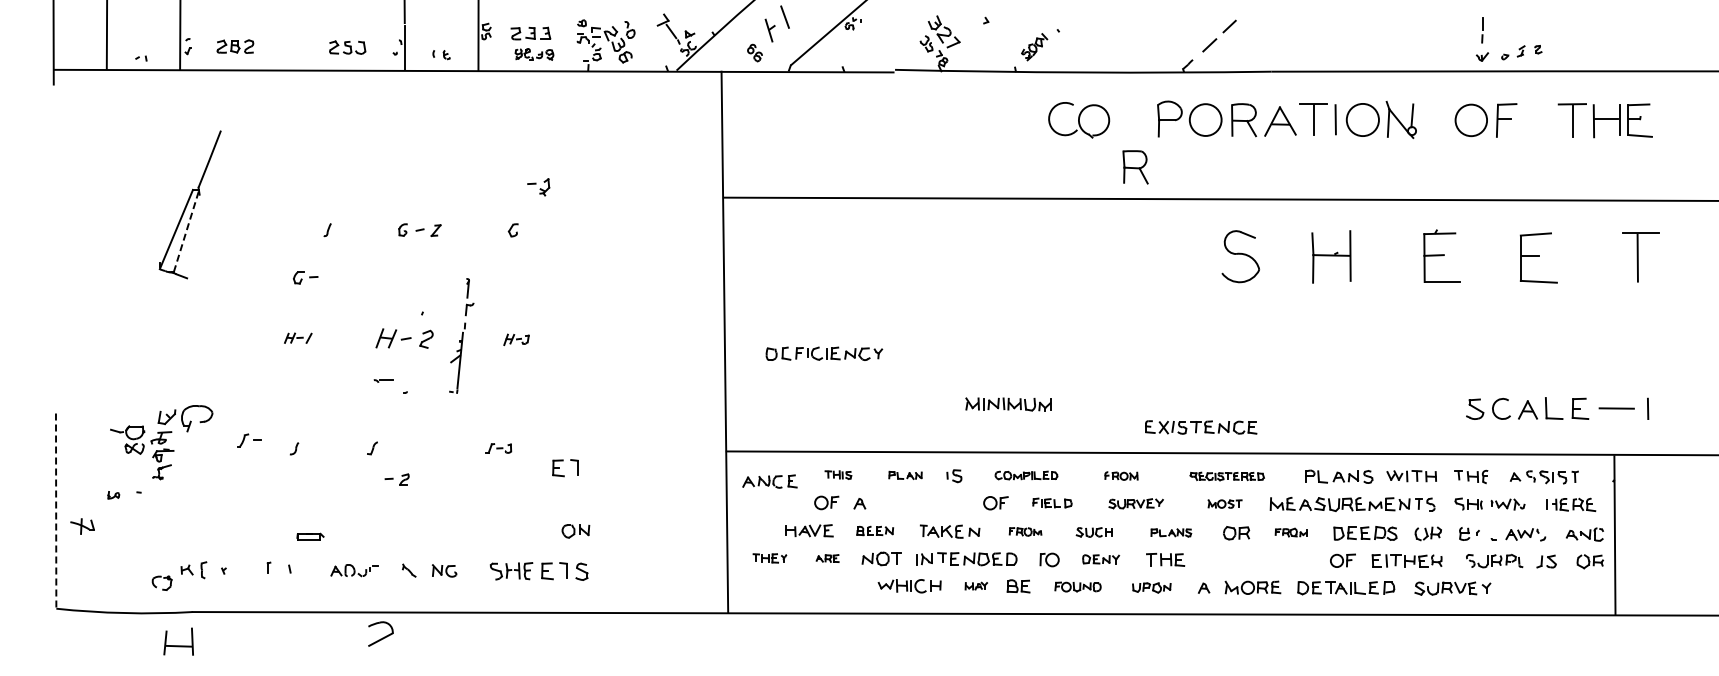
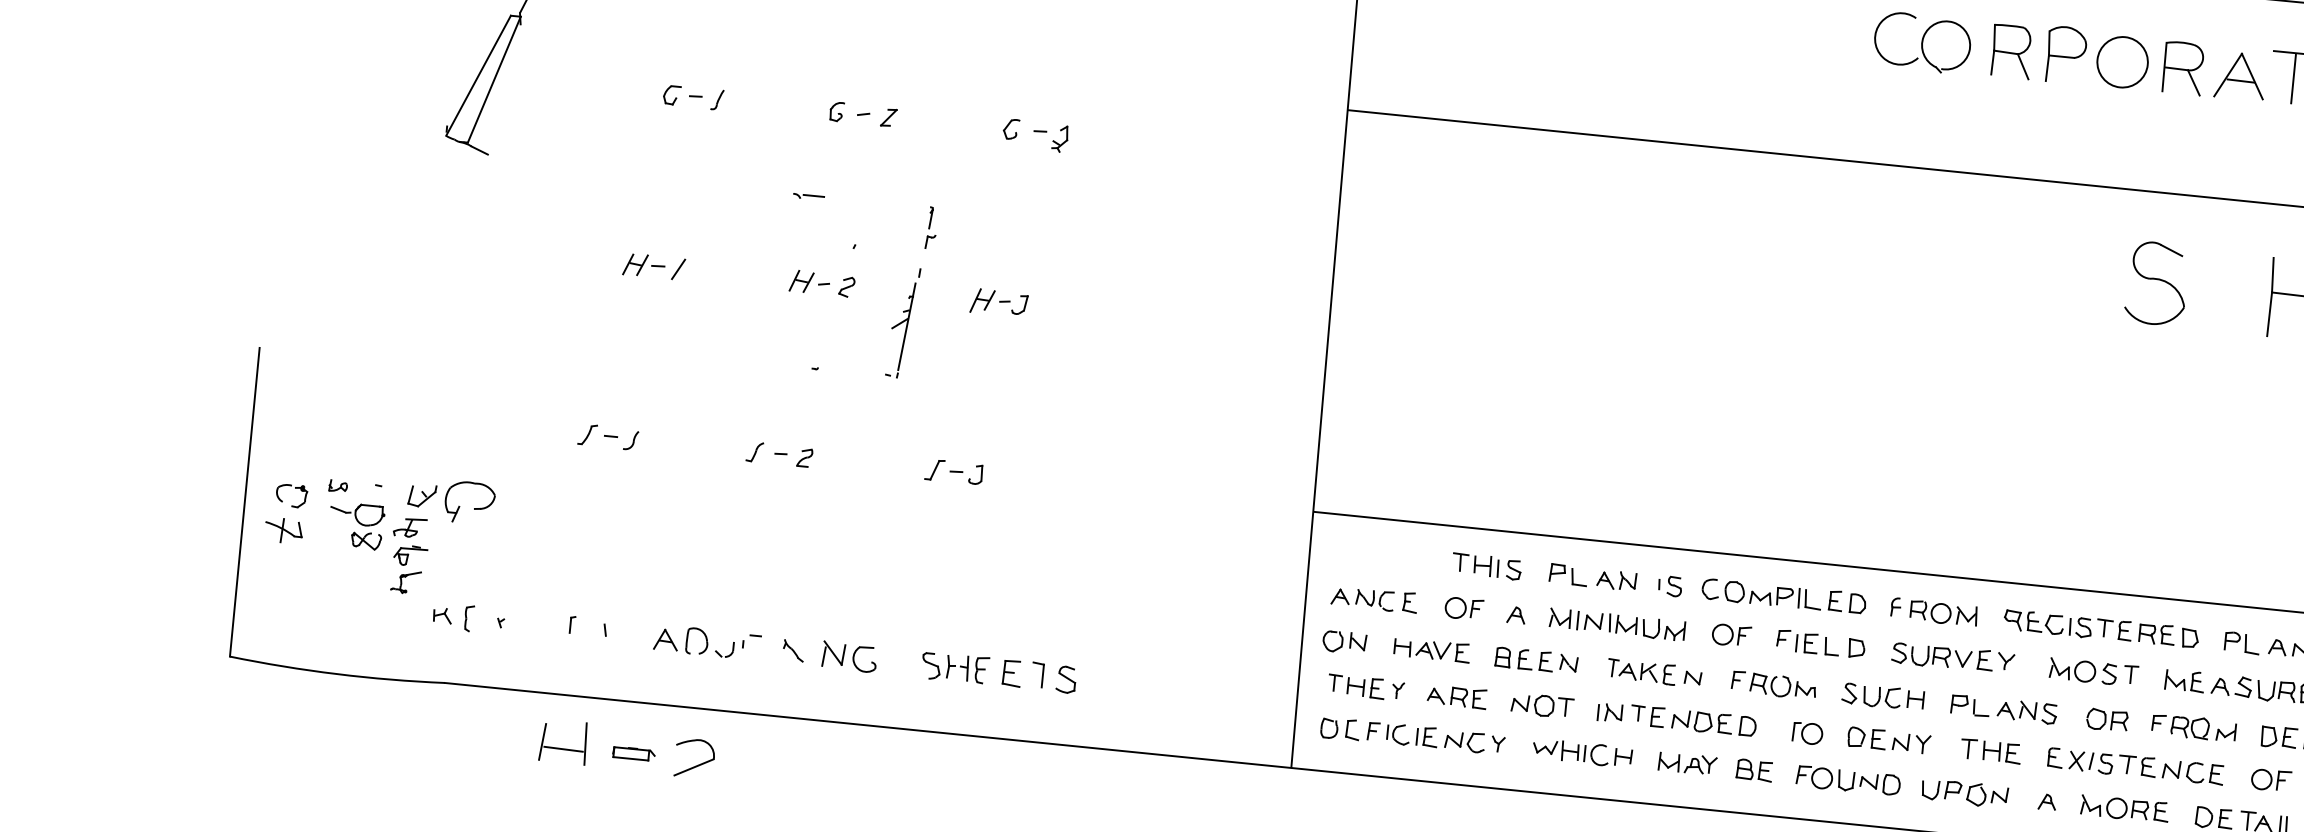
part: (1135, 167) -> (2011, 52), moved
part: (538, 187) -> (1050, 138), moved
line: (186, 231) -> (494, 80), dashed -> solid
part: (305, 277) -> (682, 95), moved
part: (469, 296) -> (931, 227), size x0.71
part: (298, 337) -> (654, 265), size x1.43
part: (404, 338) -> (822, 283), size x0.71
part: (516, 339) -> (999, 302), size x1.43
part: (824, 353) -> (1413, 735), moved
part: (383, 380) -> (808, 195), moved
part: (1008, 404) -> (1617, 624), moved
part: (1201, 427) -> (2136, 766), moved
part: (249, 440) -> (598, 435), moved
part: (161, 442) -> (409, 535), moved
part: (498, 448) -> (953, 471), size x1.43
part: (565, 468) -> (1056, 513), removed
part: (838, 474) -> (1487, 565), size x1.67
part: (905, 475) -> (1592, 577), size x1.67
part: (1026, 475) -> (1784, 596), size x1.67
part: (1121, 475) -> (1934, 611), size x1.67
part: (1227, 476) -> (2101, 629), size x1.67
part: (396, 479) -> (792, 456), moved
part: (769, 481) -> (1373, 599), moved
part: (1052, 502) -> (1821, 643), size x1.43
part: (1136, 503) -> (1953, 657), size x1.43
part: (1224, 503) -> (2092, 671), size x1.67
line: (56, 511) -> (245, 502), dashed -> solid
part: (874, 530) -> (1535, 659), size x1.43
part: (575, 531) -> (1343, 642), moved
part: (1025, 531) -> (1773, 684), size x1.67
part: (1094, 532) -> (1882, 697), size x1.43
part: (1171, 532) -> (2004, 708), size x1.67
part: (1291, 532) -> (2194, 727), size x1.67
part: (310, 536) -> (634, 753), moved
part: (769, 558) -> (1365, 687), size x1.43
part: (827, 558) -> (1456, 696), size x1.67
part: (1100, 559) -> (1888, 740), size x1.43
part: (354, 570) -> (707, 642), size x1.43
part: (444, 570) -> (849, 656), size x1.43
part: (161, 582) -> (290, 494), moved
part: (976, 585) -> (1688, 762), size x1.67
part: (1077, 586) -> (1847, 779), size x1.43
part: (1151, 587) -> (1964, 792), size x1.43
part: (380, 633) -> (694, 757), moved
part: (178, 641) -> (563, 741), moved

